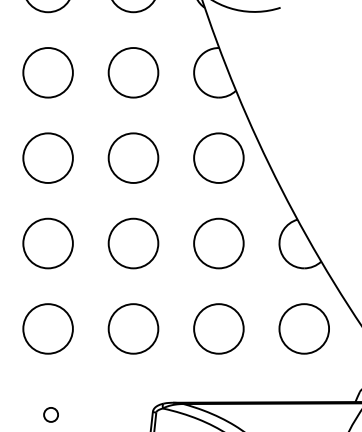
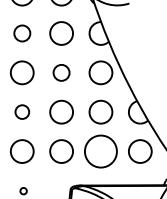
circle: (48, 72) -> (22, 33), size x0.7
circle: (133, 157) -> (61, 72), size x0.7
circle: (48, 242) -> (22, 111), size x0.6
circle: (217, 328) -> (100, 151), size x1.4

